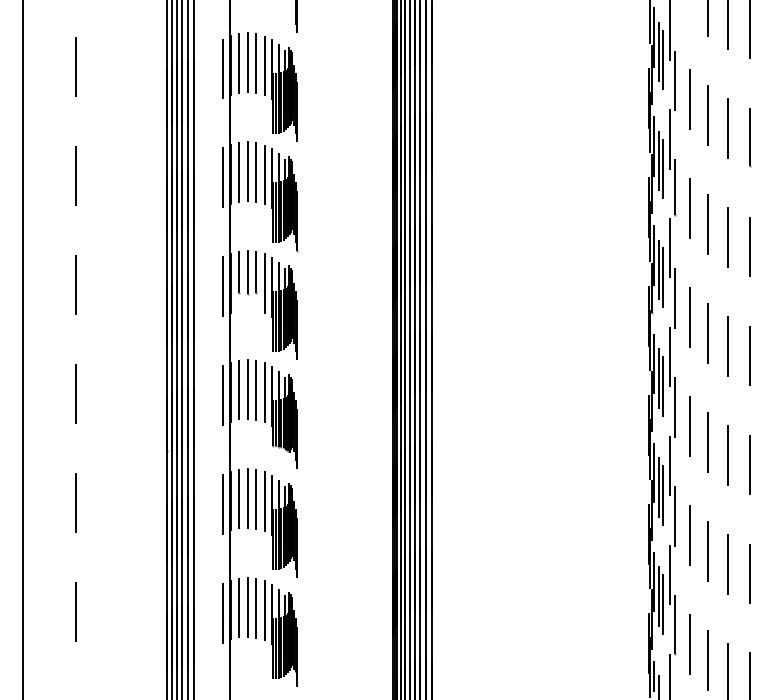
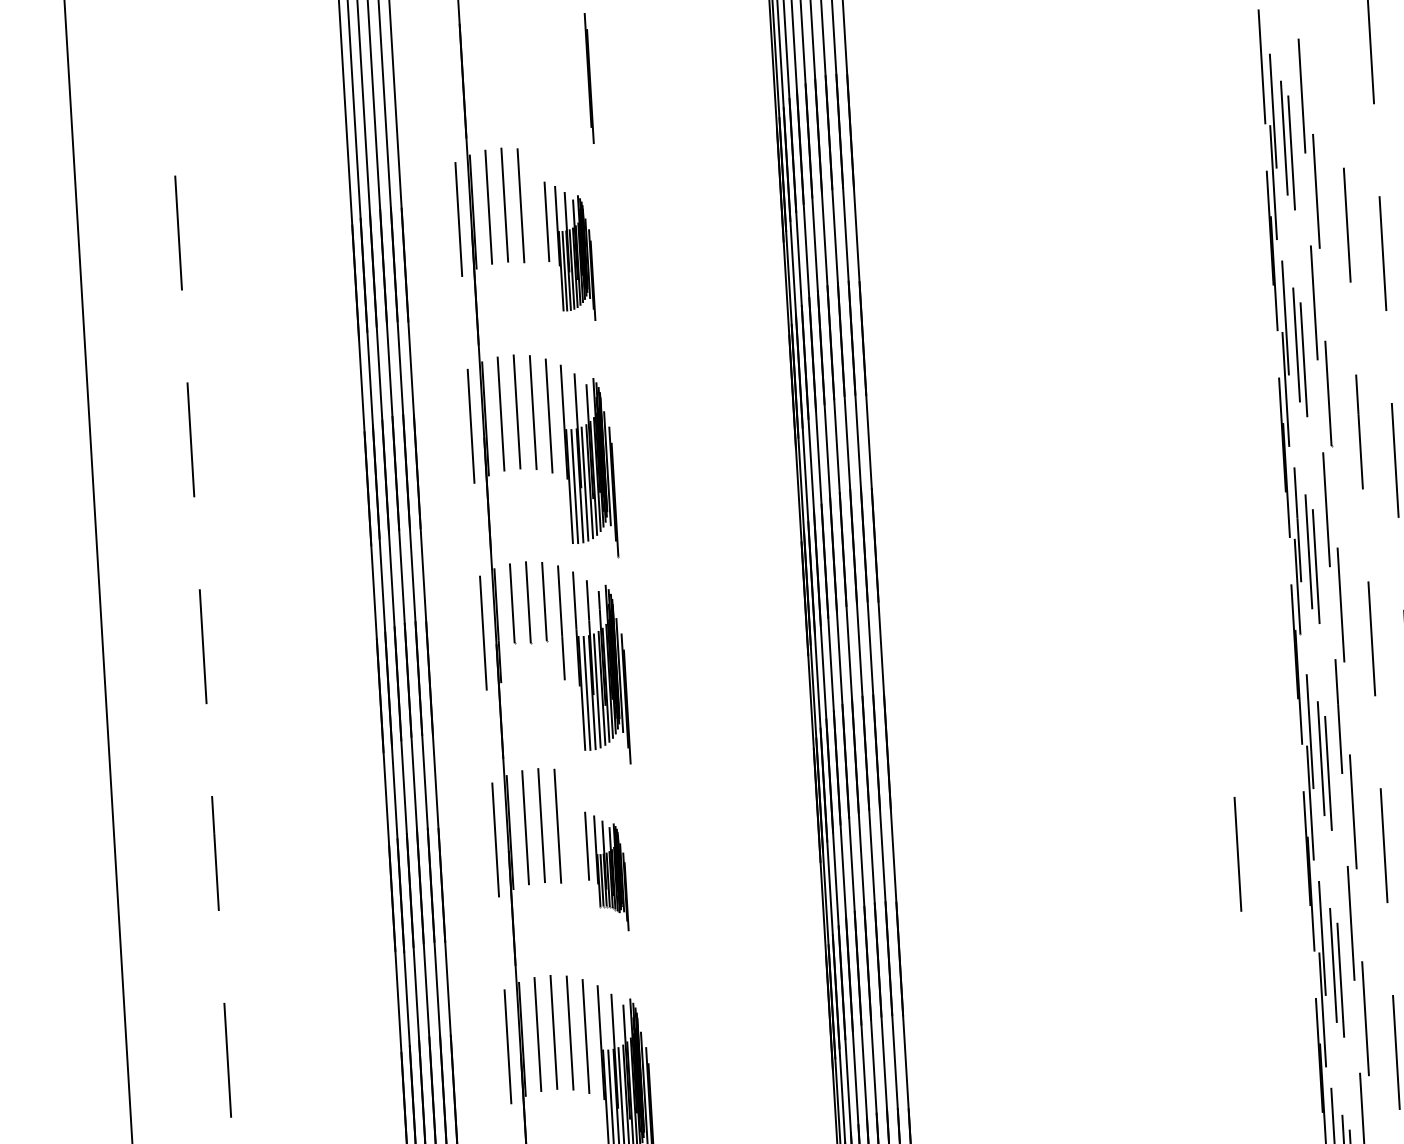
part: (280, 88) -> (569, 250), size x0.7
part: (280, 415) -> (606, 871), size x0.6
line: (612, 426) -> (1237, 854), added

